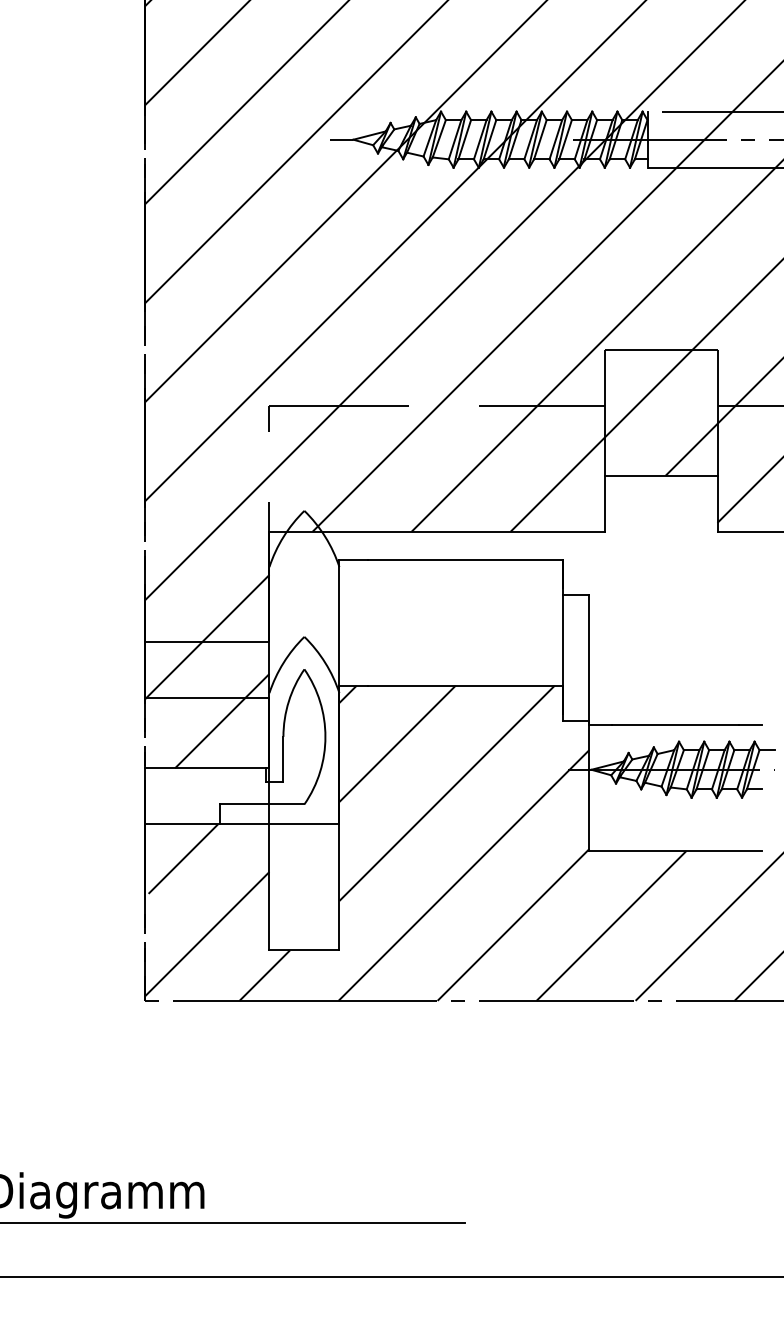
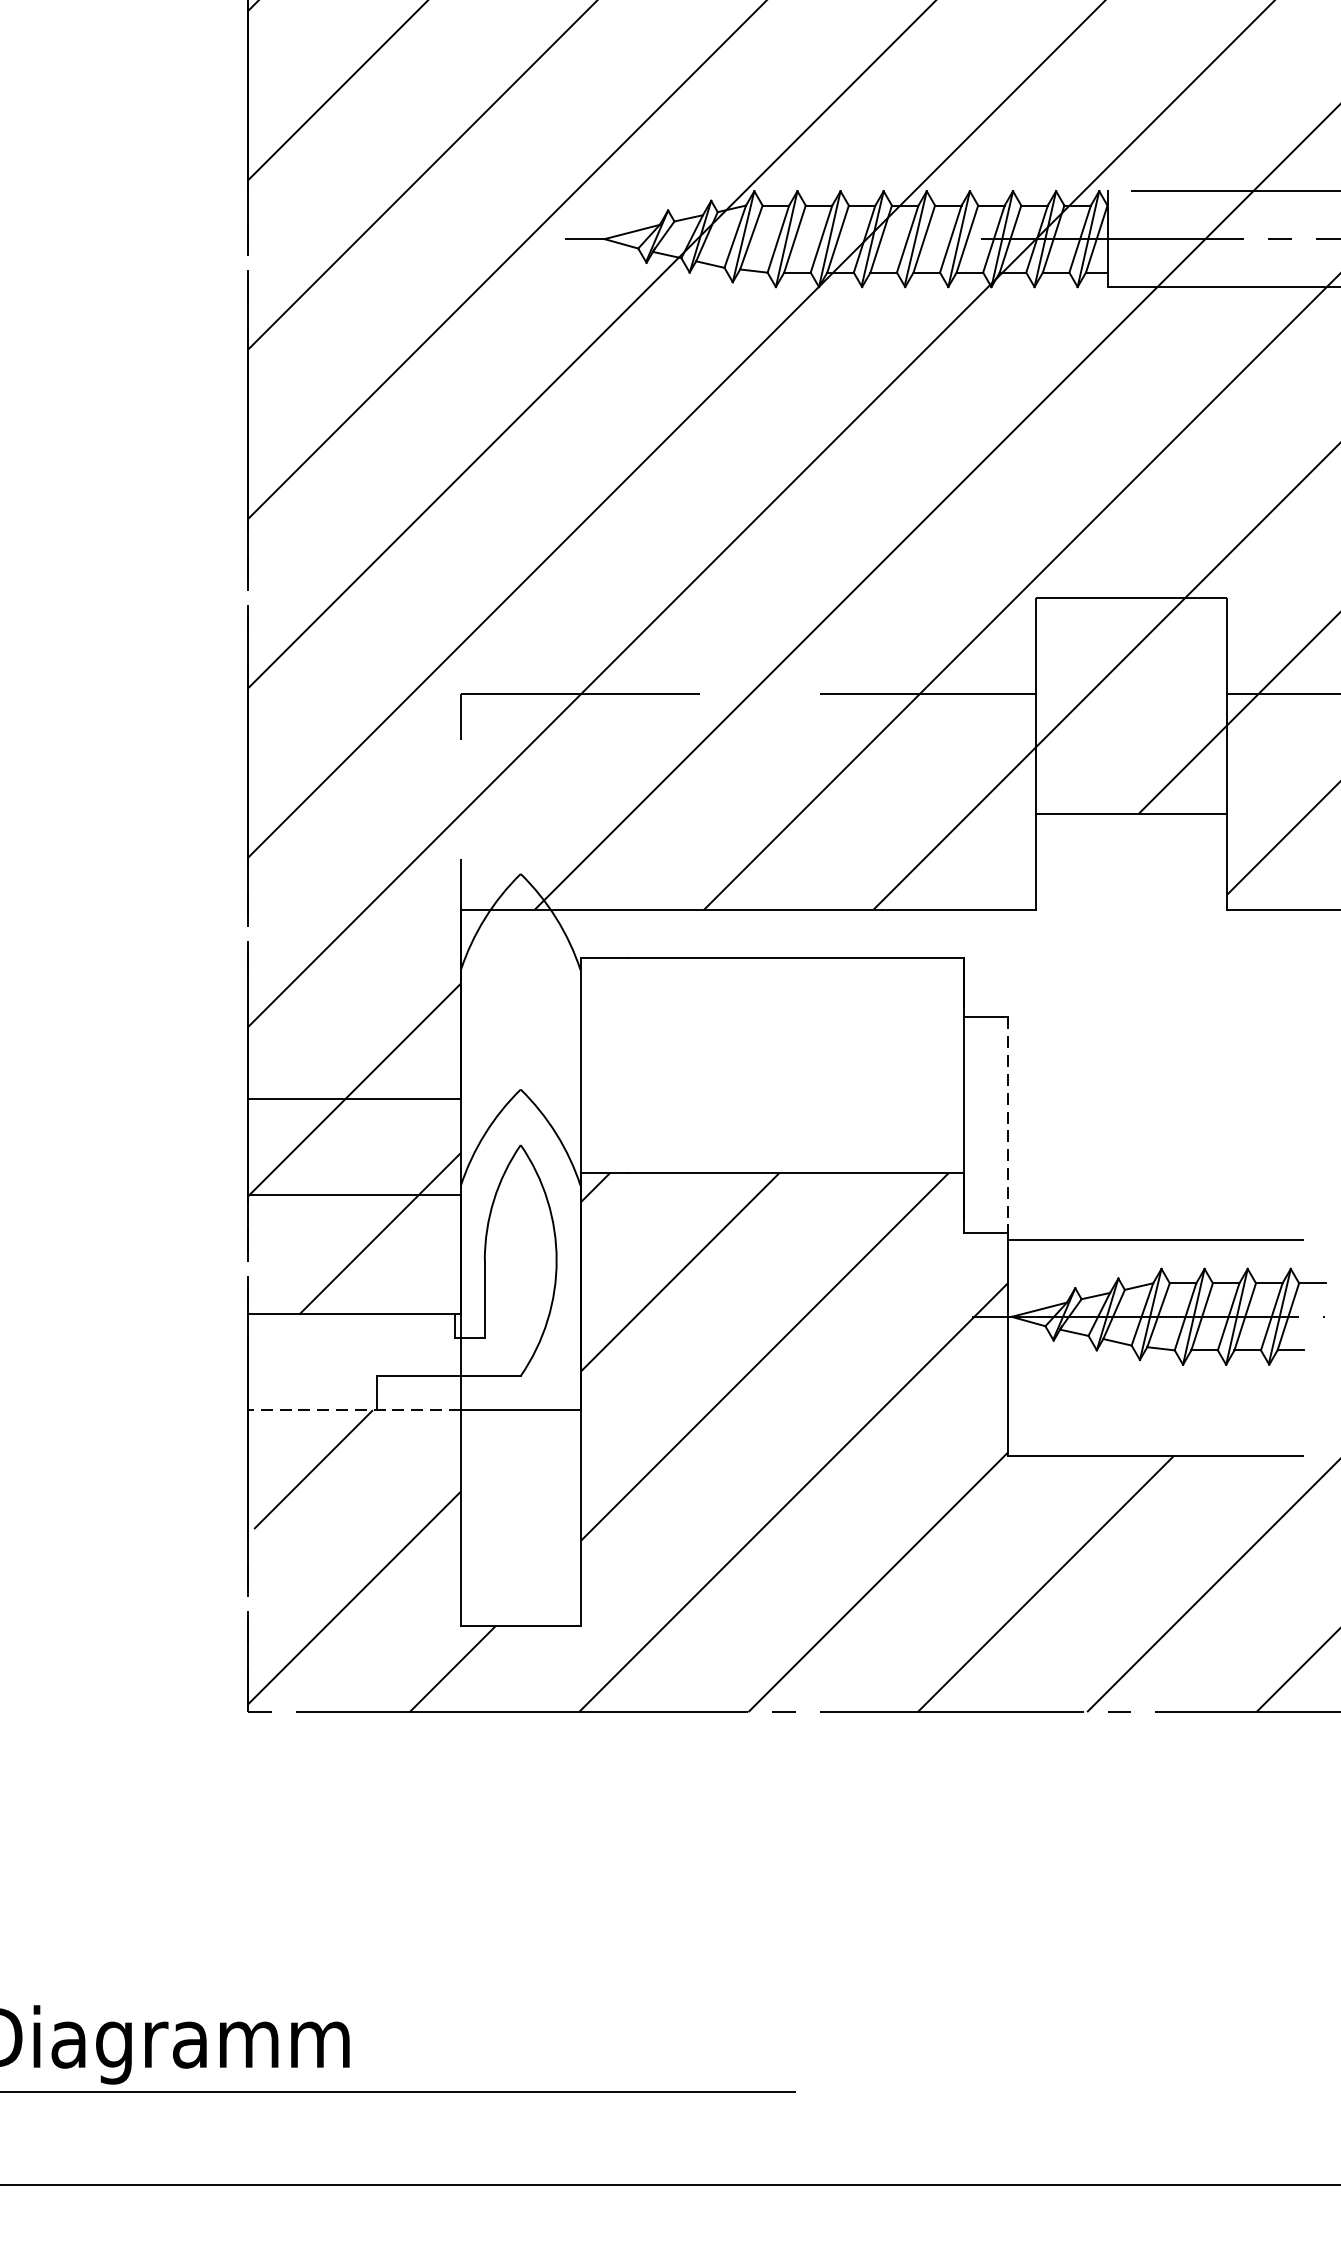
line: (589, 660) -> (1008, 1129), solid -> dashed
line: (206, 824) -> (353, 1410), solid -> dashed

